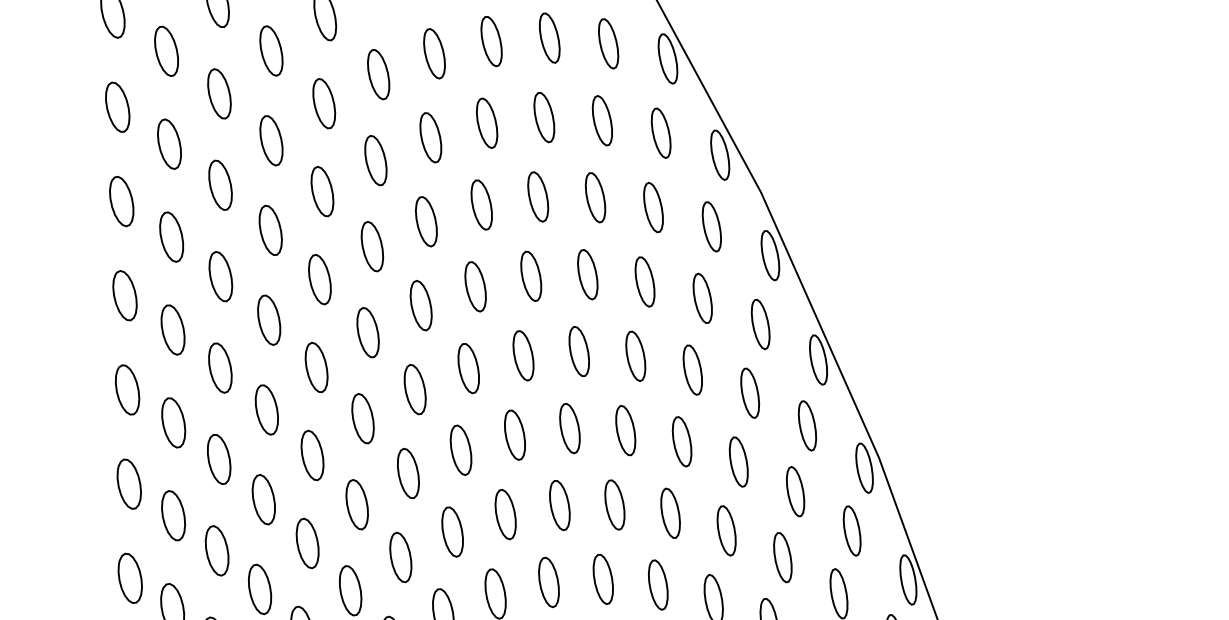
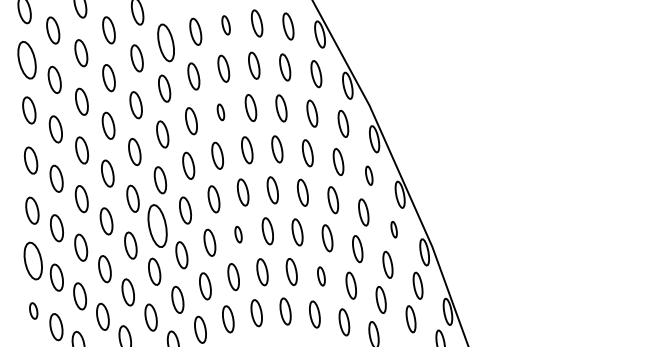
part: (490, 41) -> (225, 25), size x0.7
part: (377, 73) -> (165, 42), size x1.4
part: (118, 107) -> (27, 60), size x1.4
part: (480, 205) -> (220, 112), size x0.6
part: (759, 323) -> (368, 175), size x0.7
part: (362, 417) -> (157, 225), size x1.6
part: (806, 425) -> (393, 229), size x0.6
part: (514, 434) -> (238, 234), size x0.6
part: (129, 483) -> (33, 260), size x1.4
part: (670, 513) -> (321, 276), size x0.7
part: (129, 577) -> (33, 310), size x0.6

